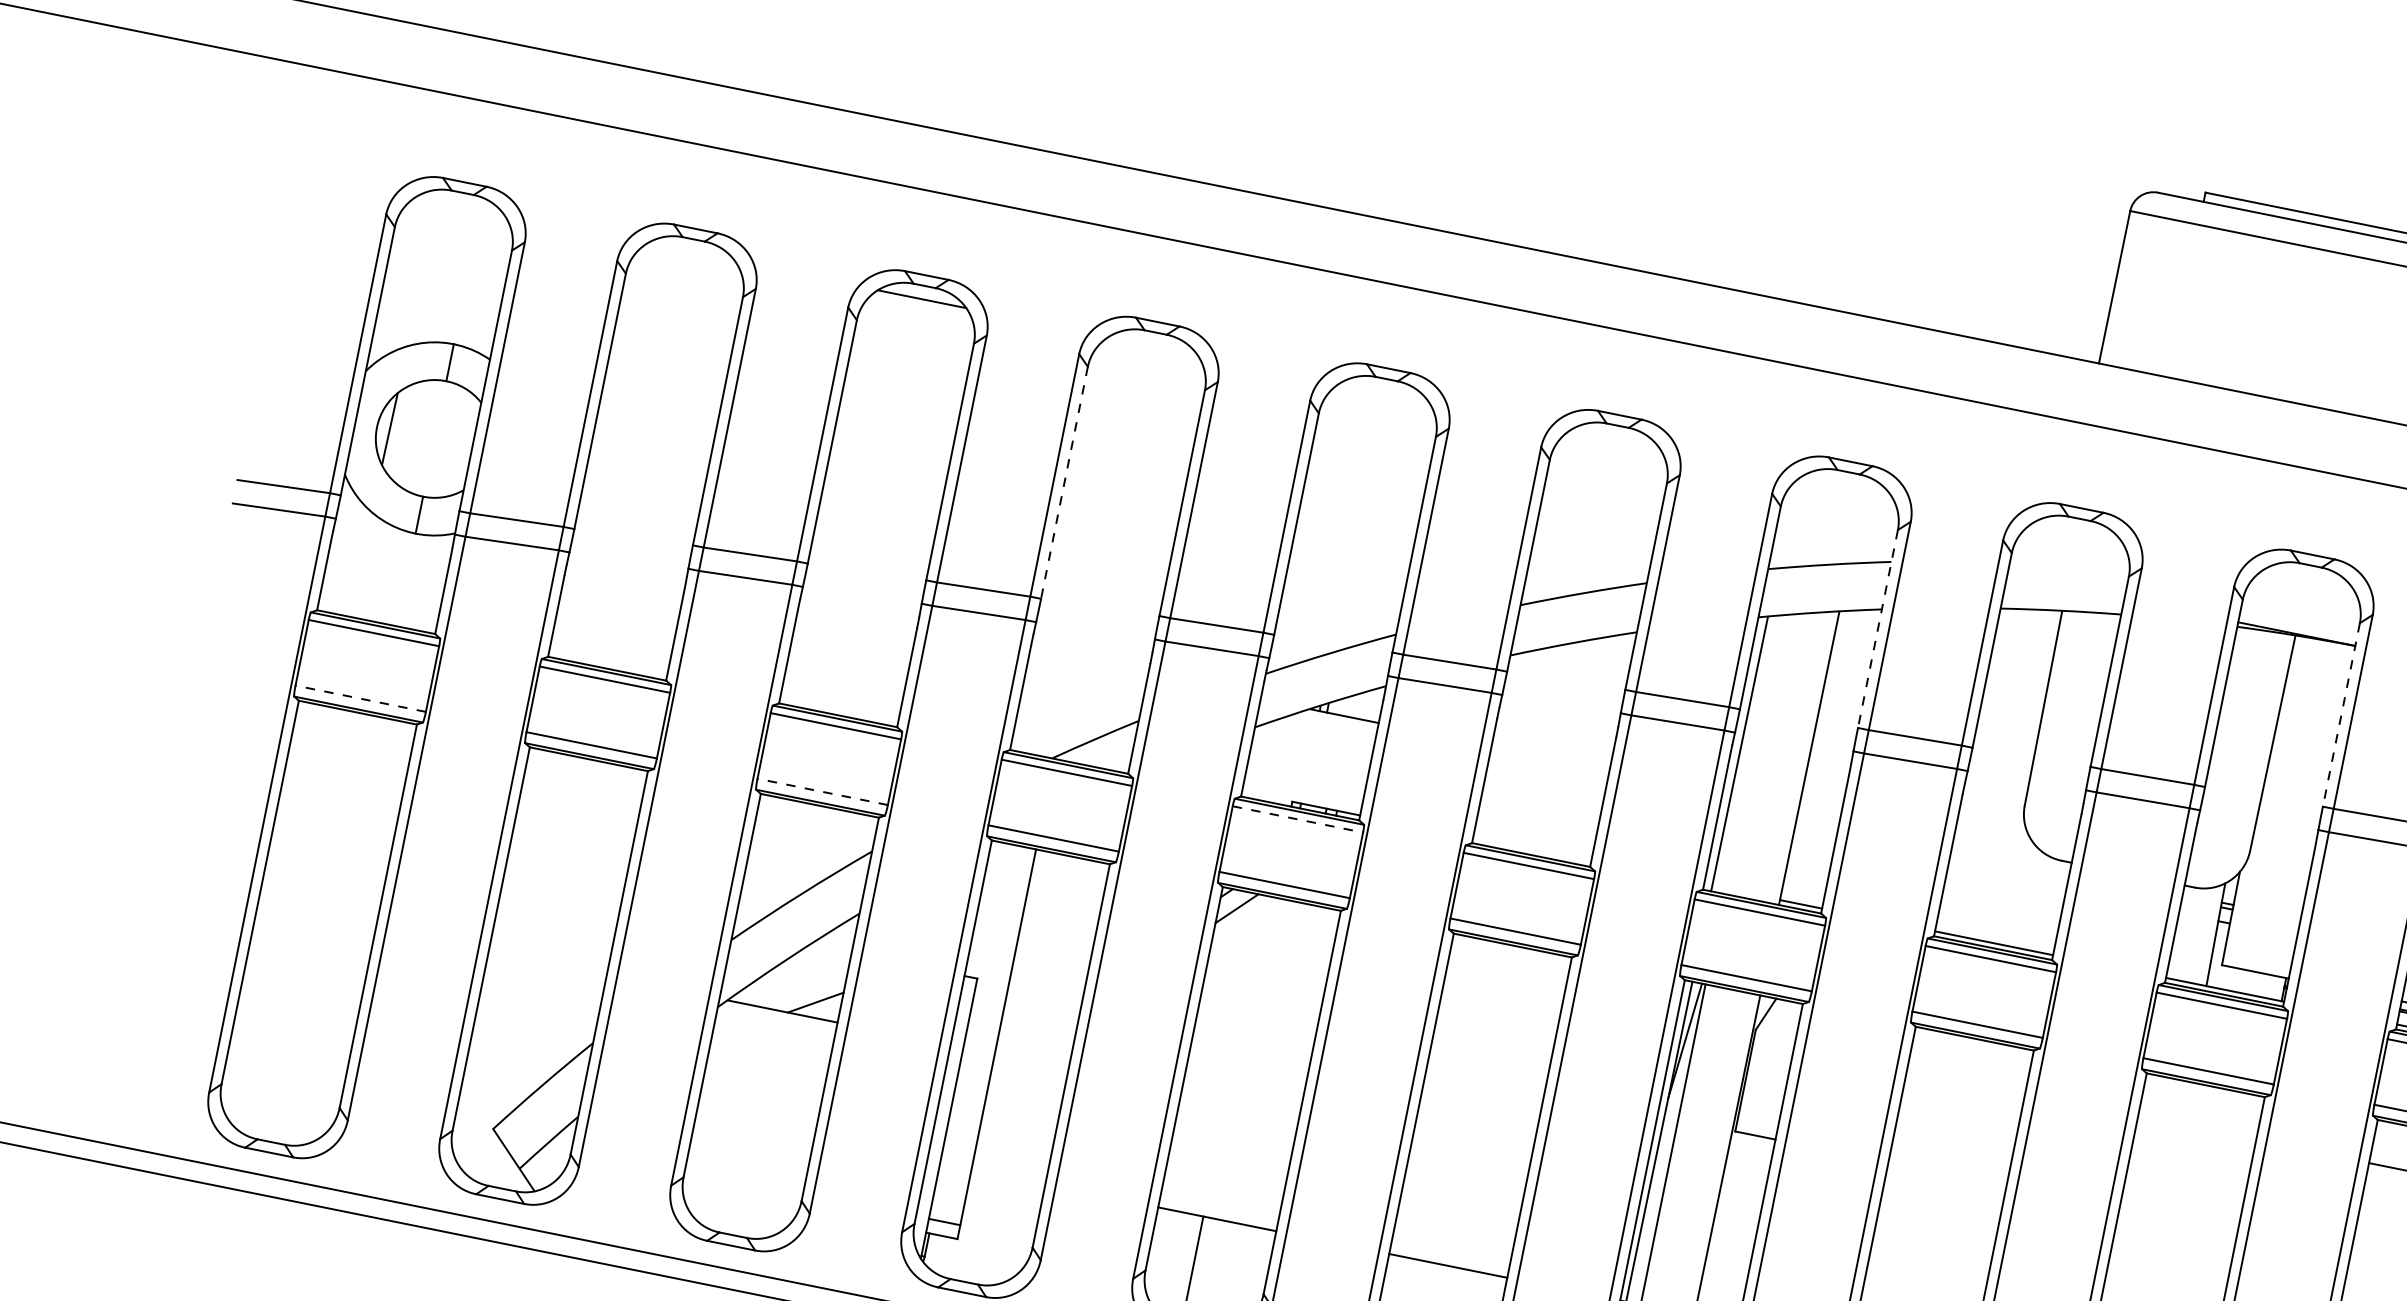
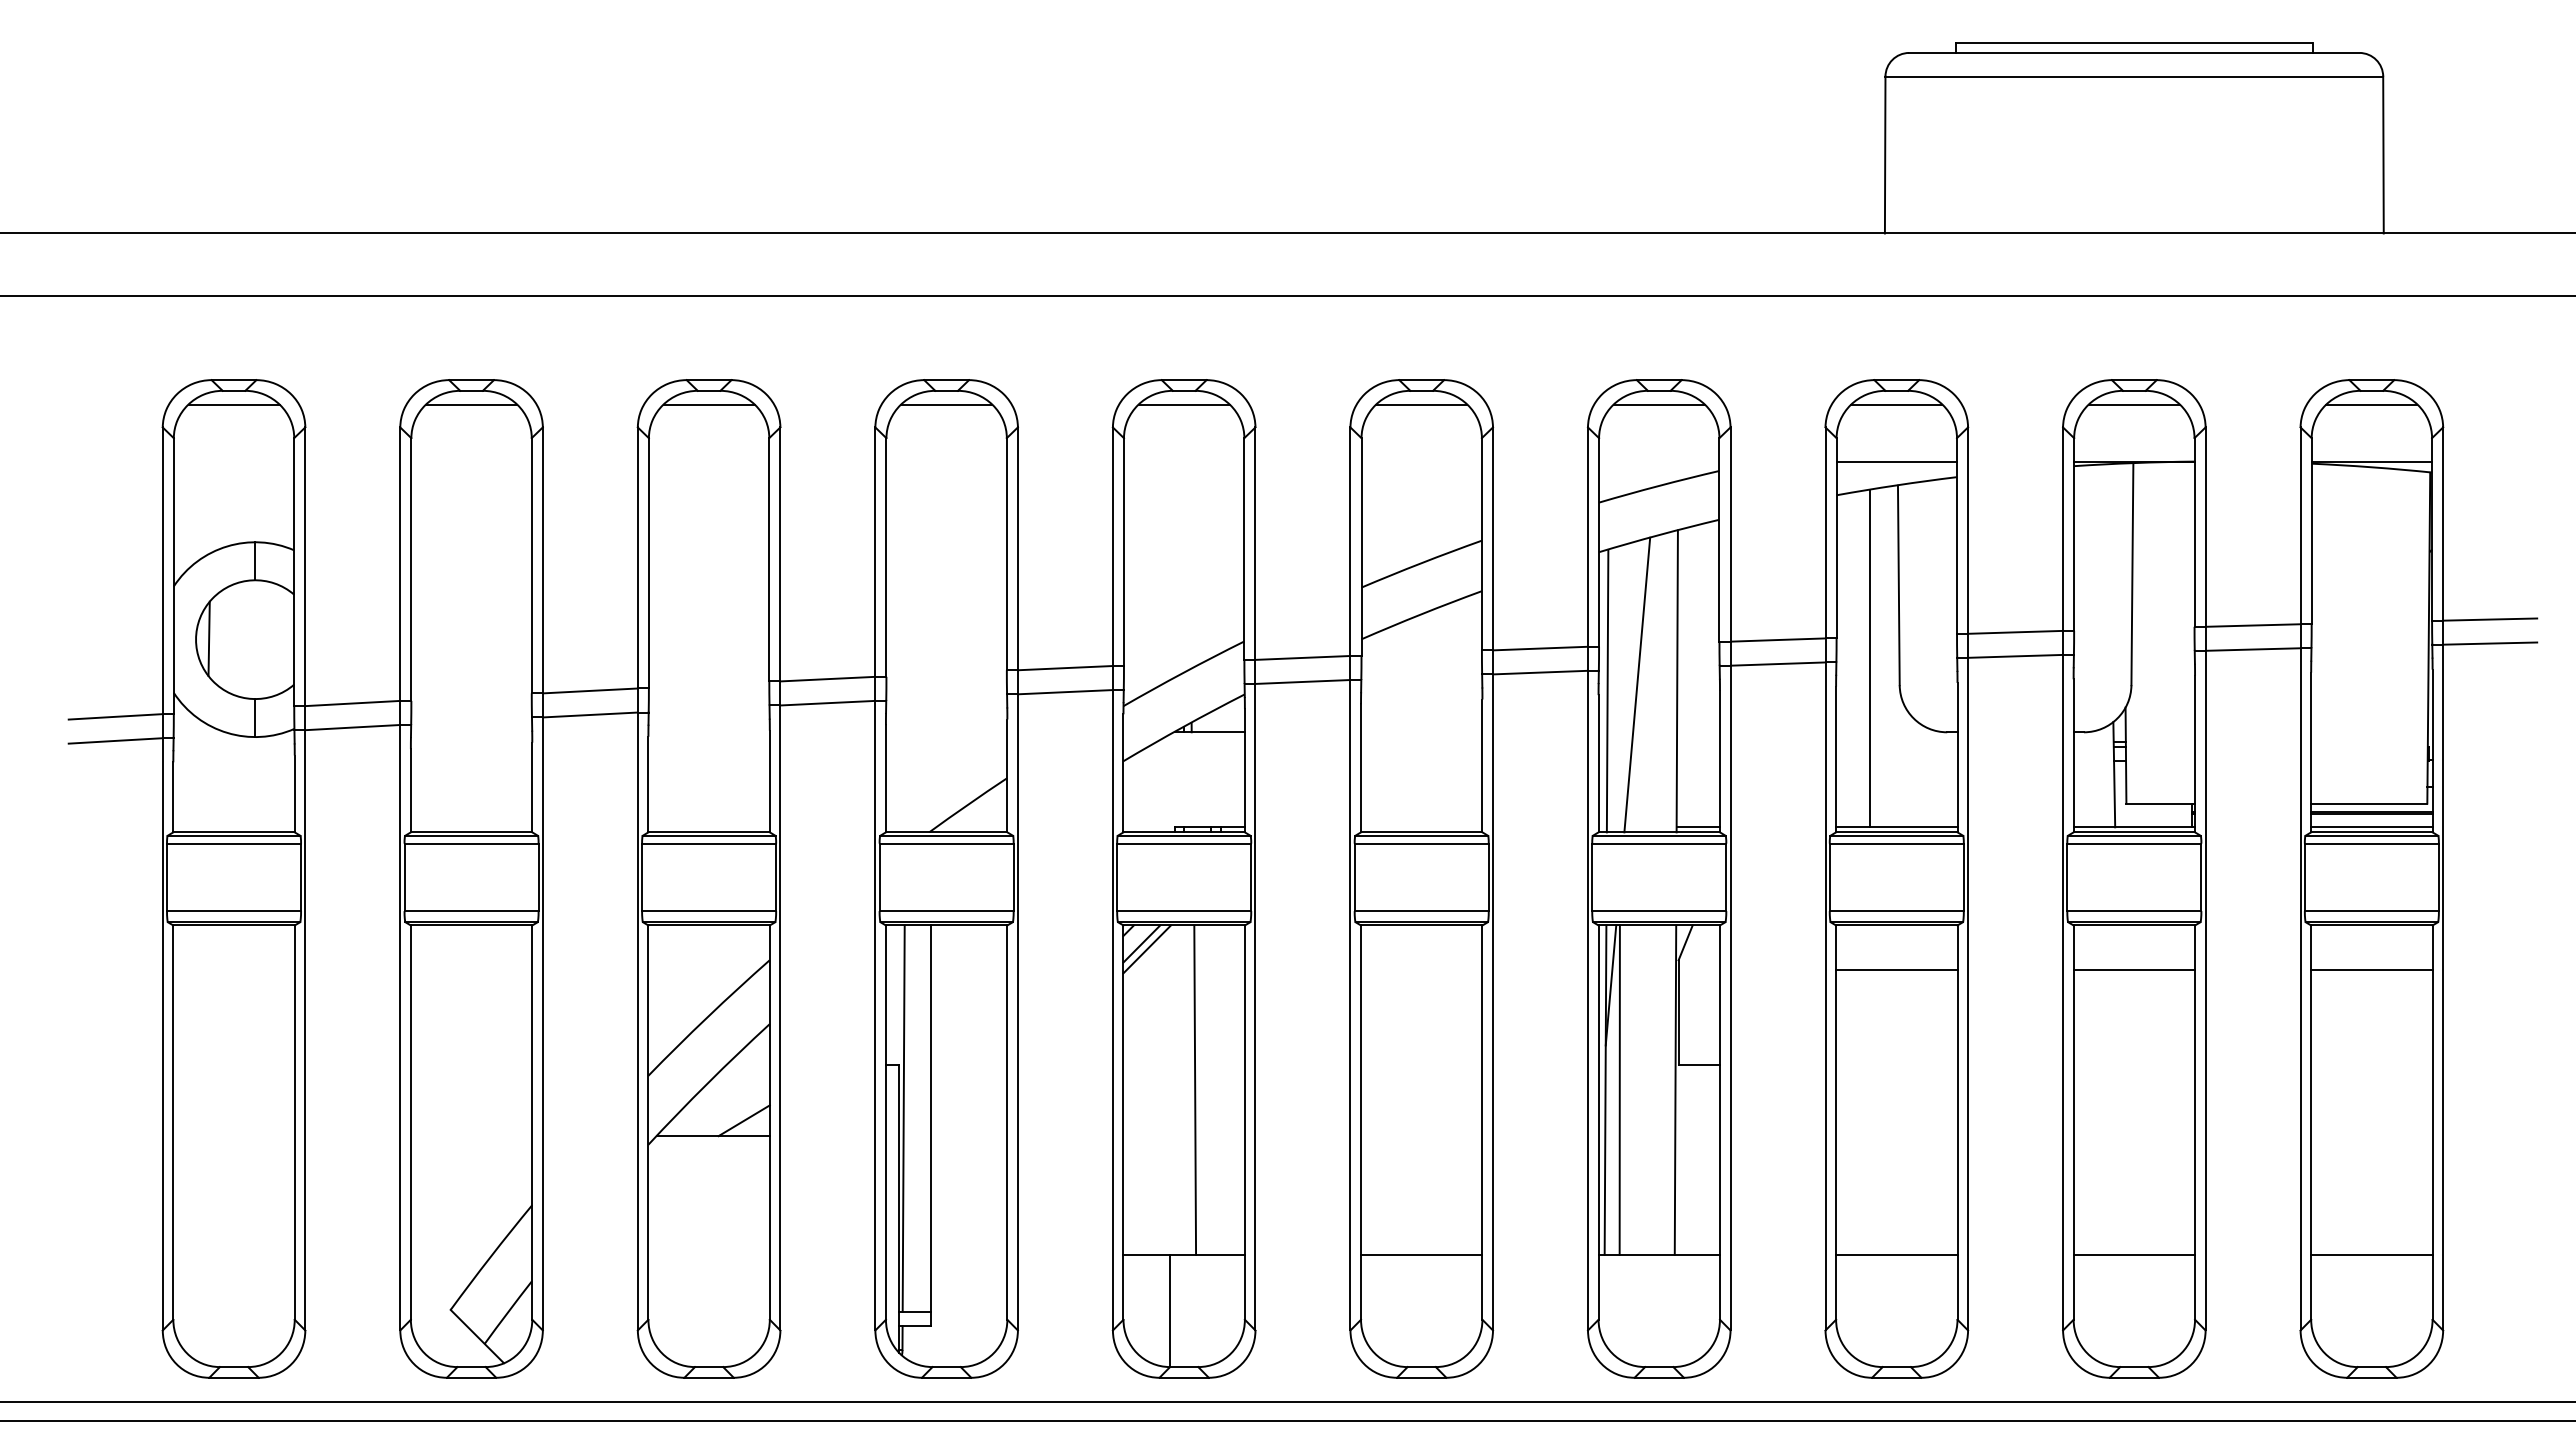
line: (459, 205) -> (233, 404), added
line: (690, 252) -> (471, 404), added
line: (1152, 345) -> (946, 404), added
line: (1383, 392) -> (1183, 404), added
line: (1614, 438) -> (1421, 404), added
line: (1064, 483) -> (886, 558), dashed -> solid
line: (1845, 485) -> (1658, 404), added
line: (2076, 532) -> (1896, 404), added
line: (2307, 578) -> (2133, 404), added
line: (2065, 587) -> (1896, 461), added
line: (1878, 628) -> (1719, 539), dashed -> solid
line: (360, 698) -> (233, 911), dashed -> solid
line: (2341, 714) -> (2194, 532), dashed -> solid
line: (1769, 753) -> (1637, 684), added
line: (2000, 773) -> (1869, 658), added
line: (822, 792) -> (708, 911), dashed -> solid
line: (1298, 819) -> (1184, 843), dashed -> solid
line: (1240, 914) -> (1146, 949), added
line: (971, 1031) -> (903, 1118), added
line: (1260, 1060) -> (1195, 1089), added
line: (1965, 1081) -> (1896, 969), added
line: (2197, 1128) -> (2134, 969), added

